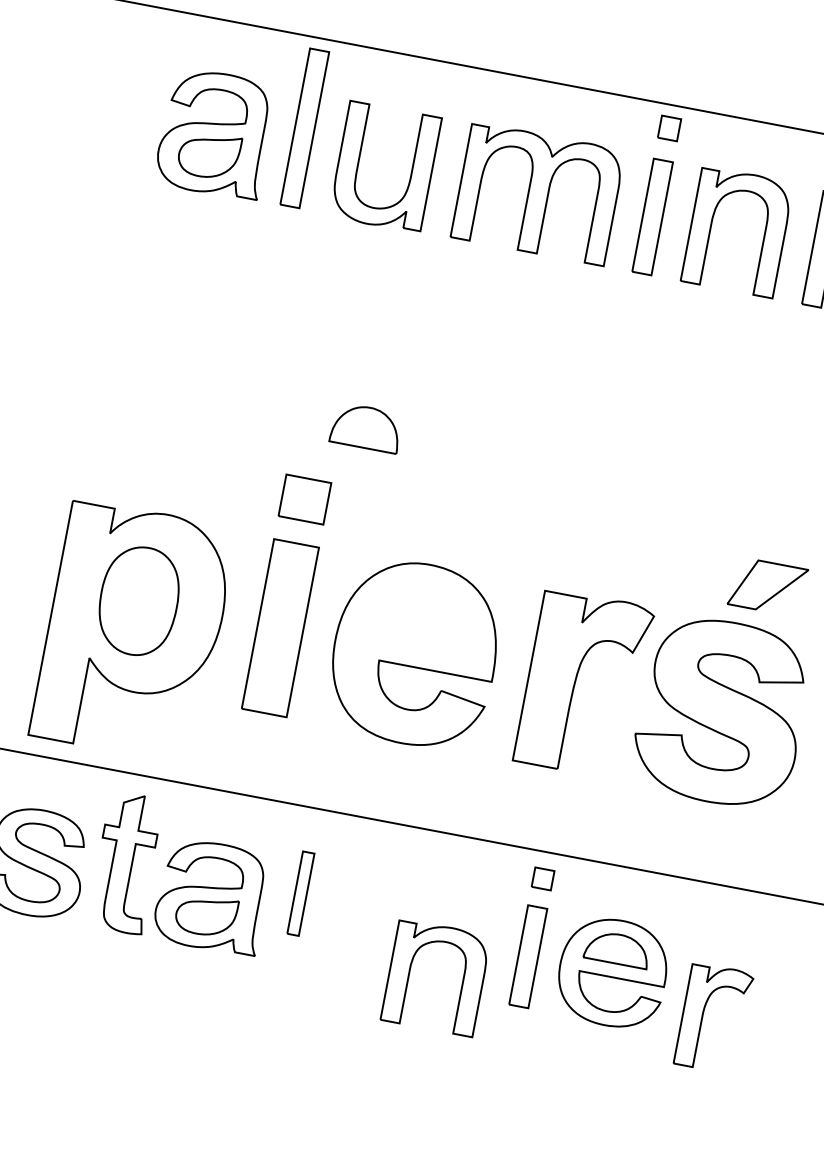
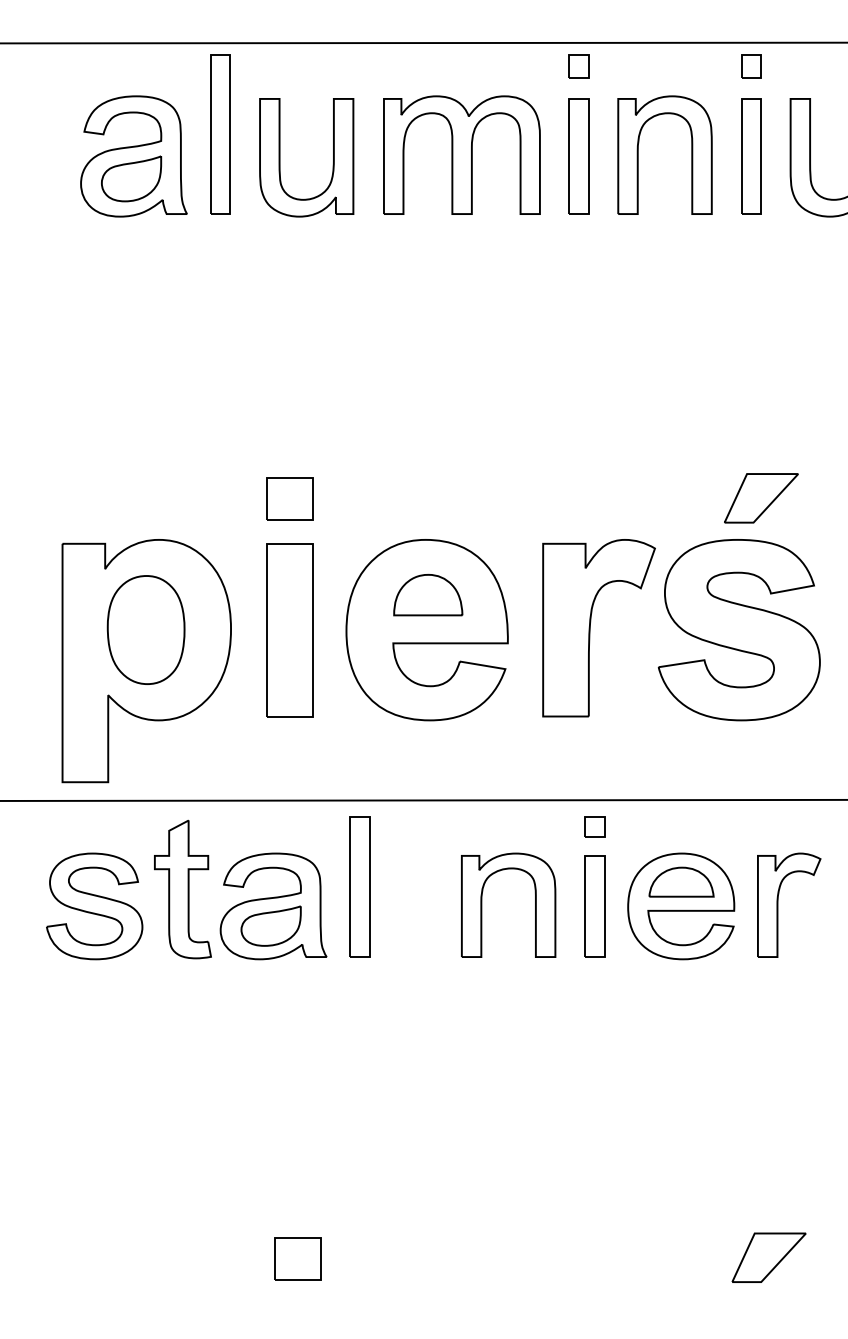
part: (366, 428) -> (428, 595), moved
part: (300, 892) -> (359, 886), size x1.67
part: (410, 972) -> (482, 904), moved
part: (703, 1015) -> (778, 904), moved

